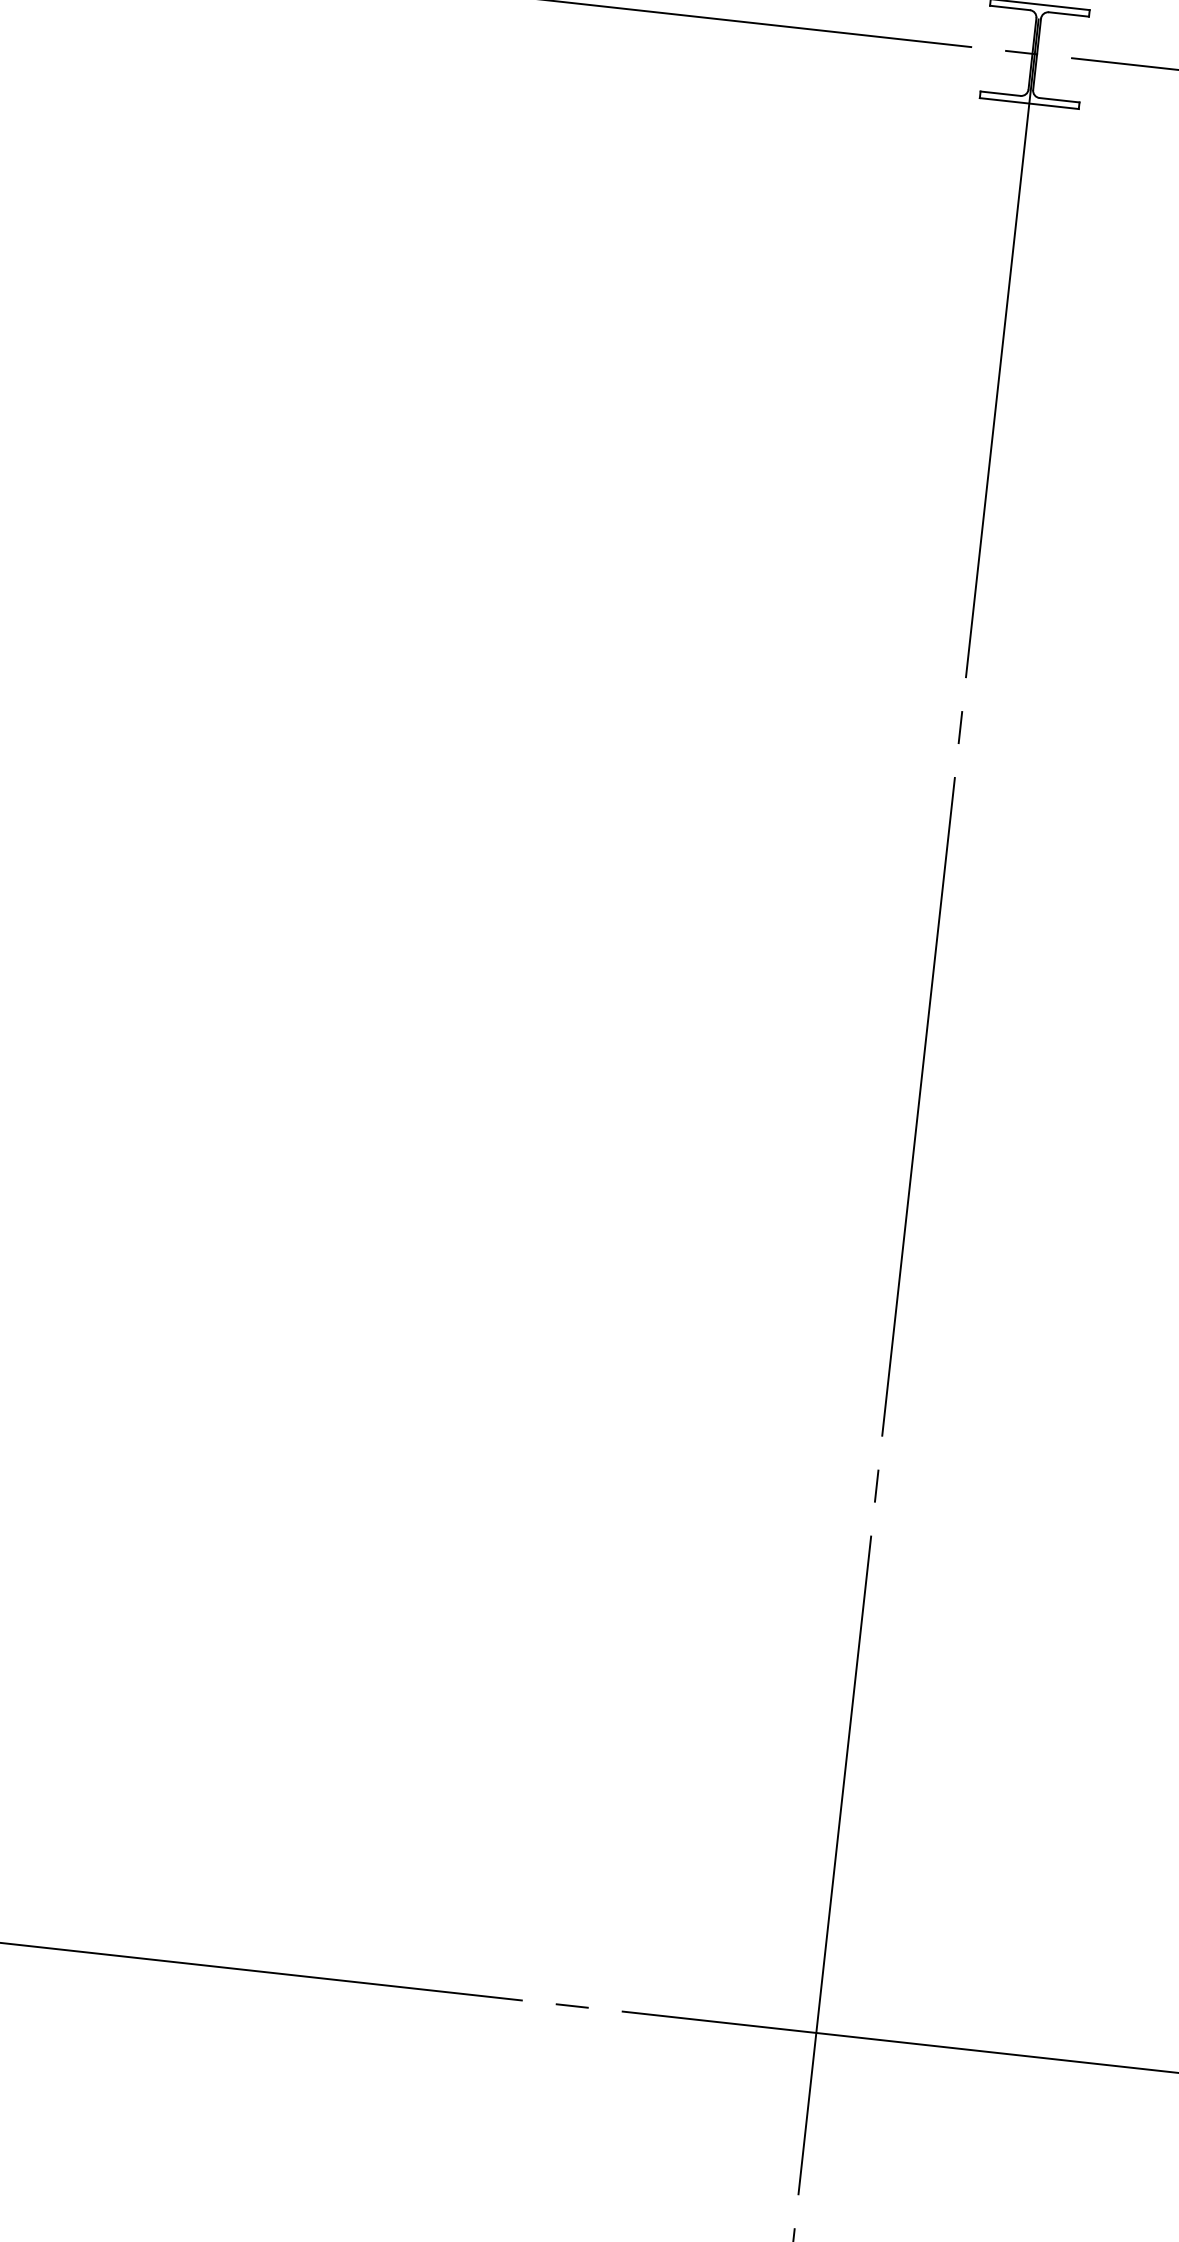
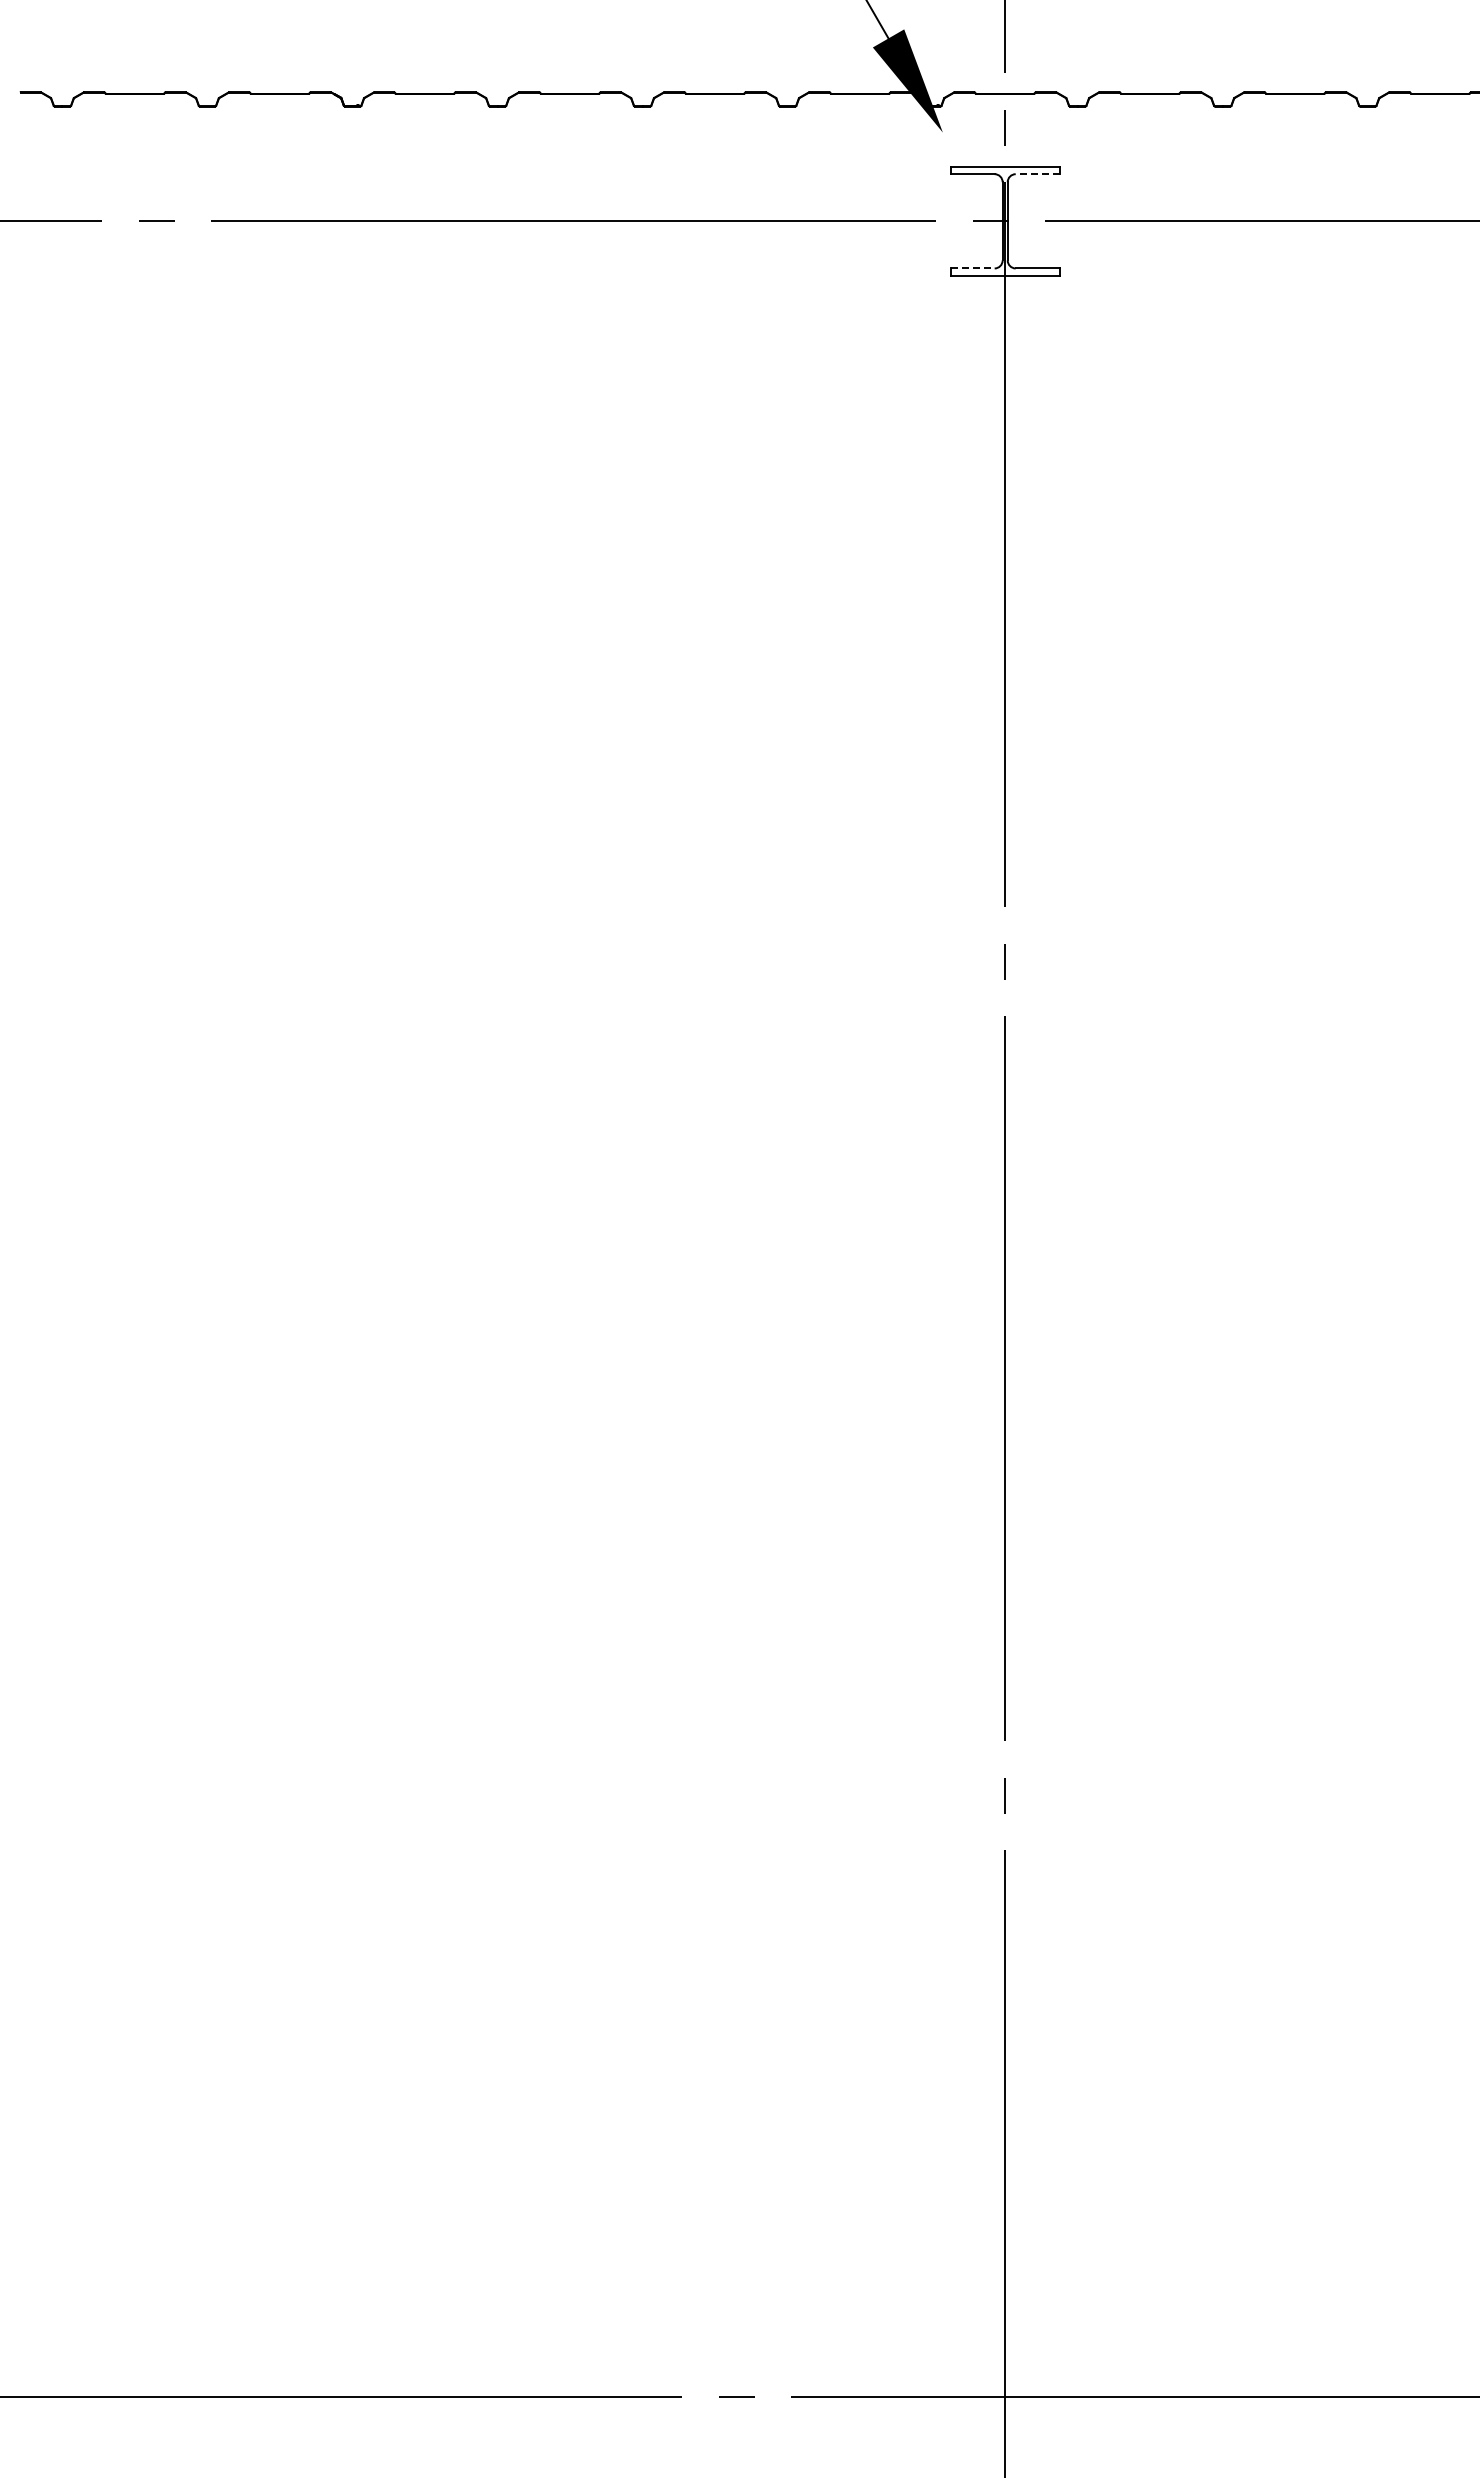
line: (1068, 14) -> (1037, 174), solid -> dashed
line: (1000, 93) -> (972, 268), solid -> dashed

